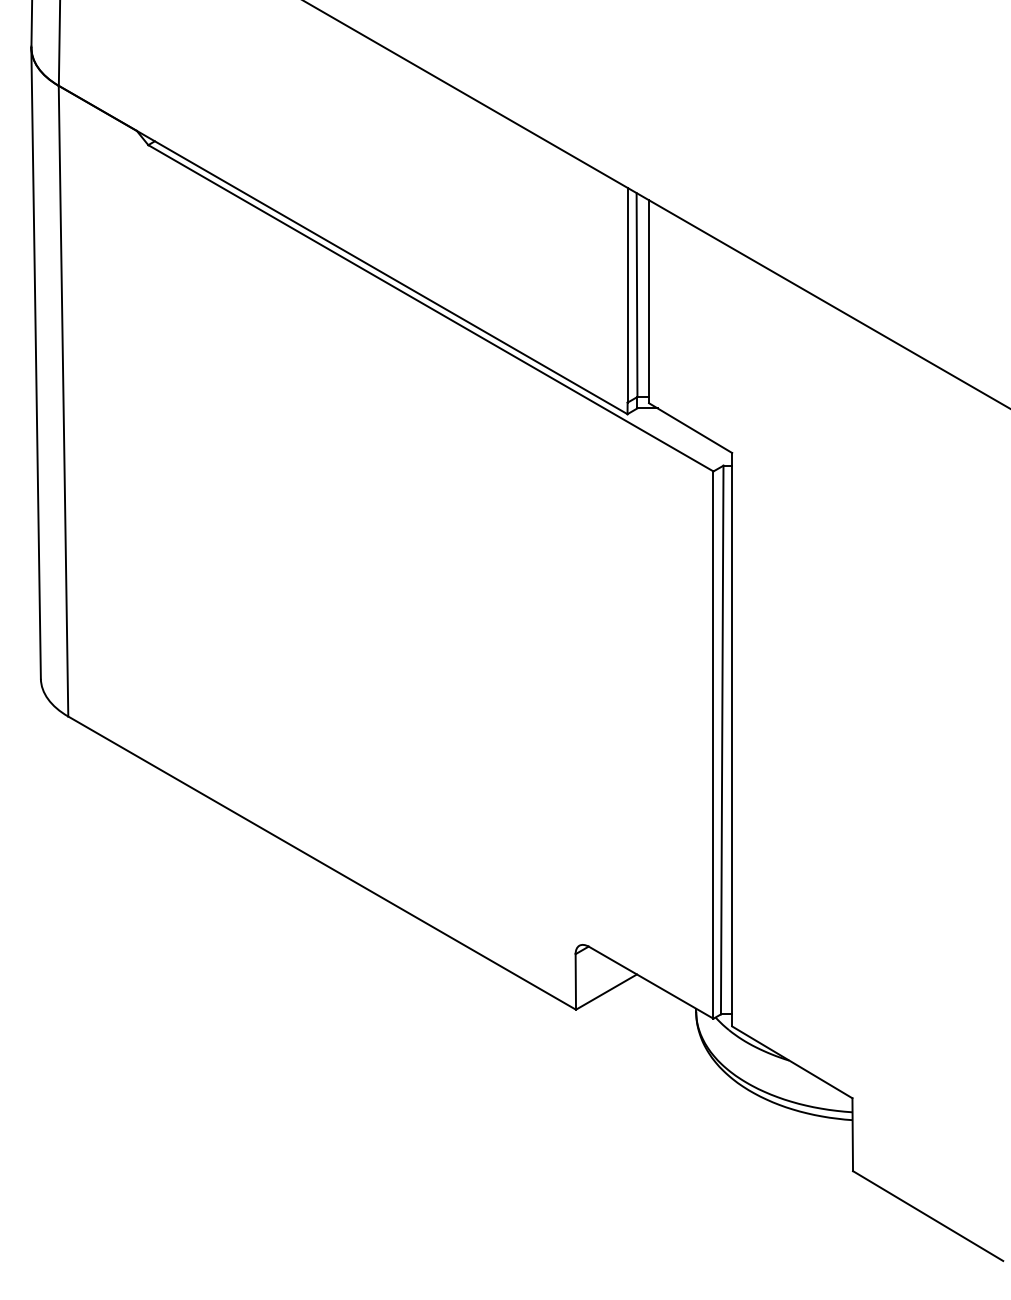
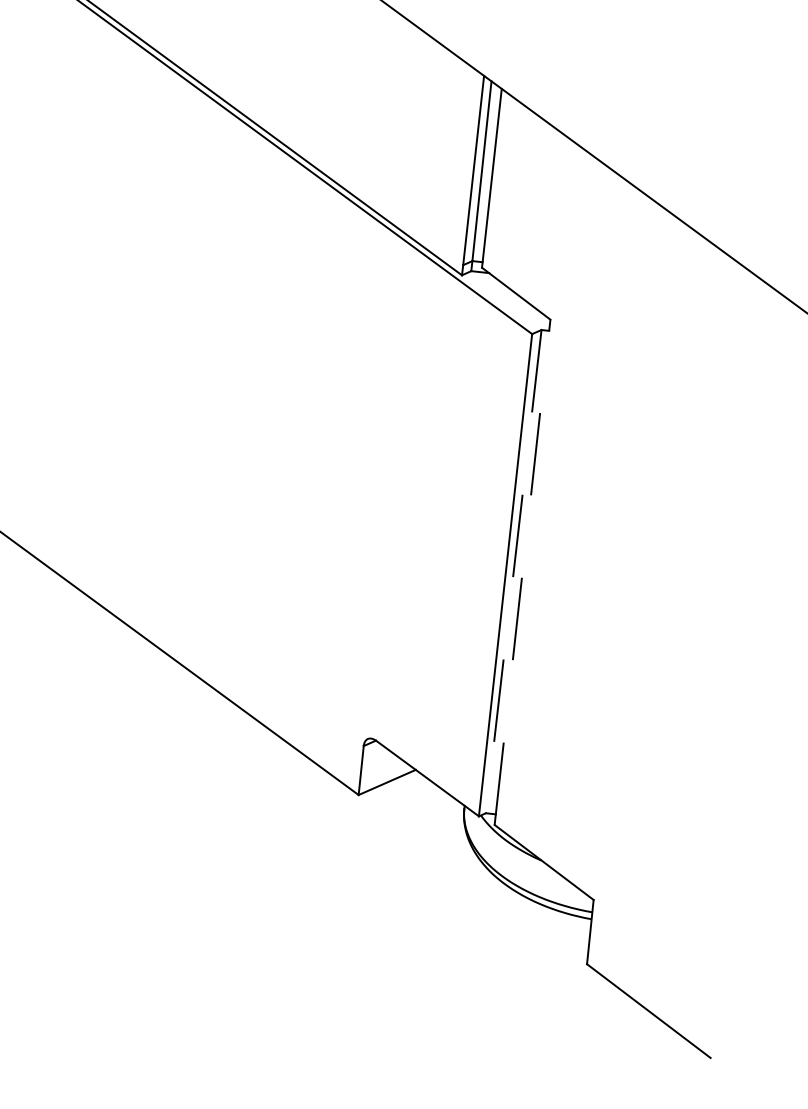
line: (732, 739) -> (522, 572), solid -> dashed
line: (722, 740) -> (513, 572), solid -> dashed

